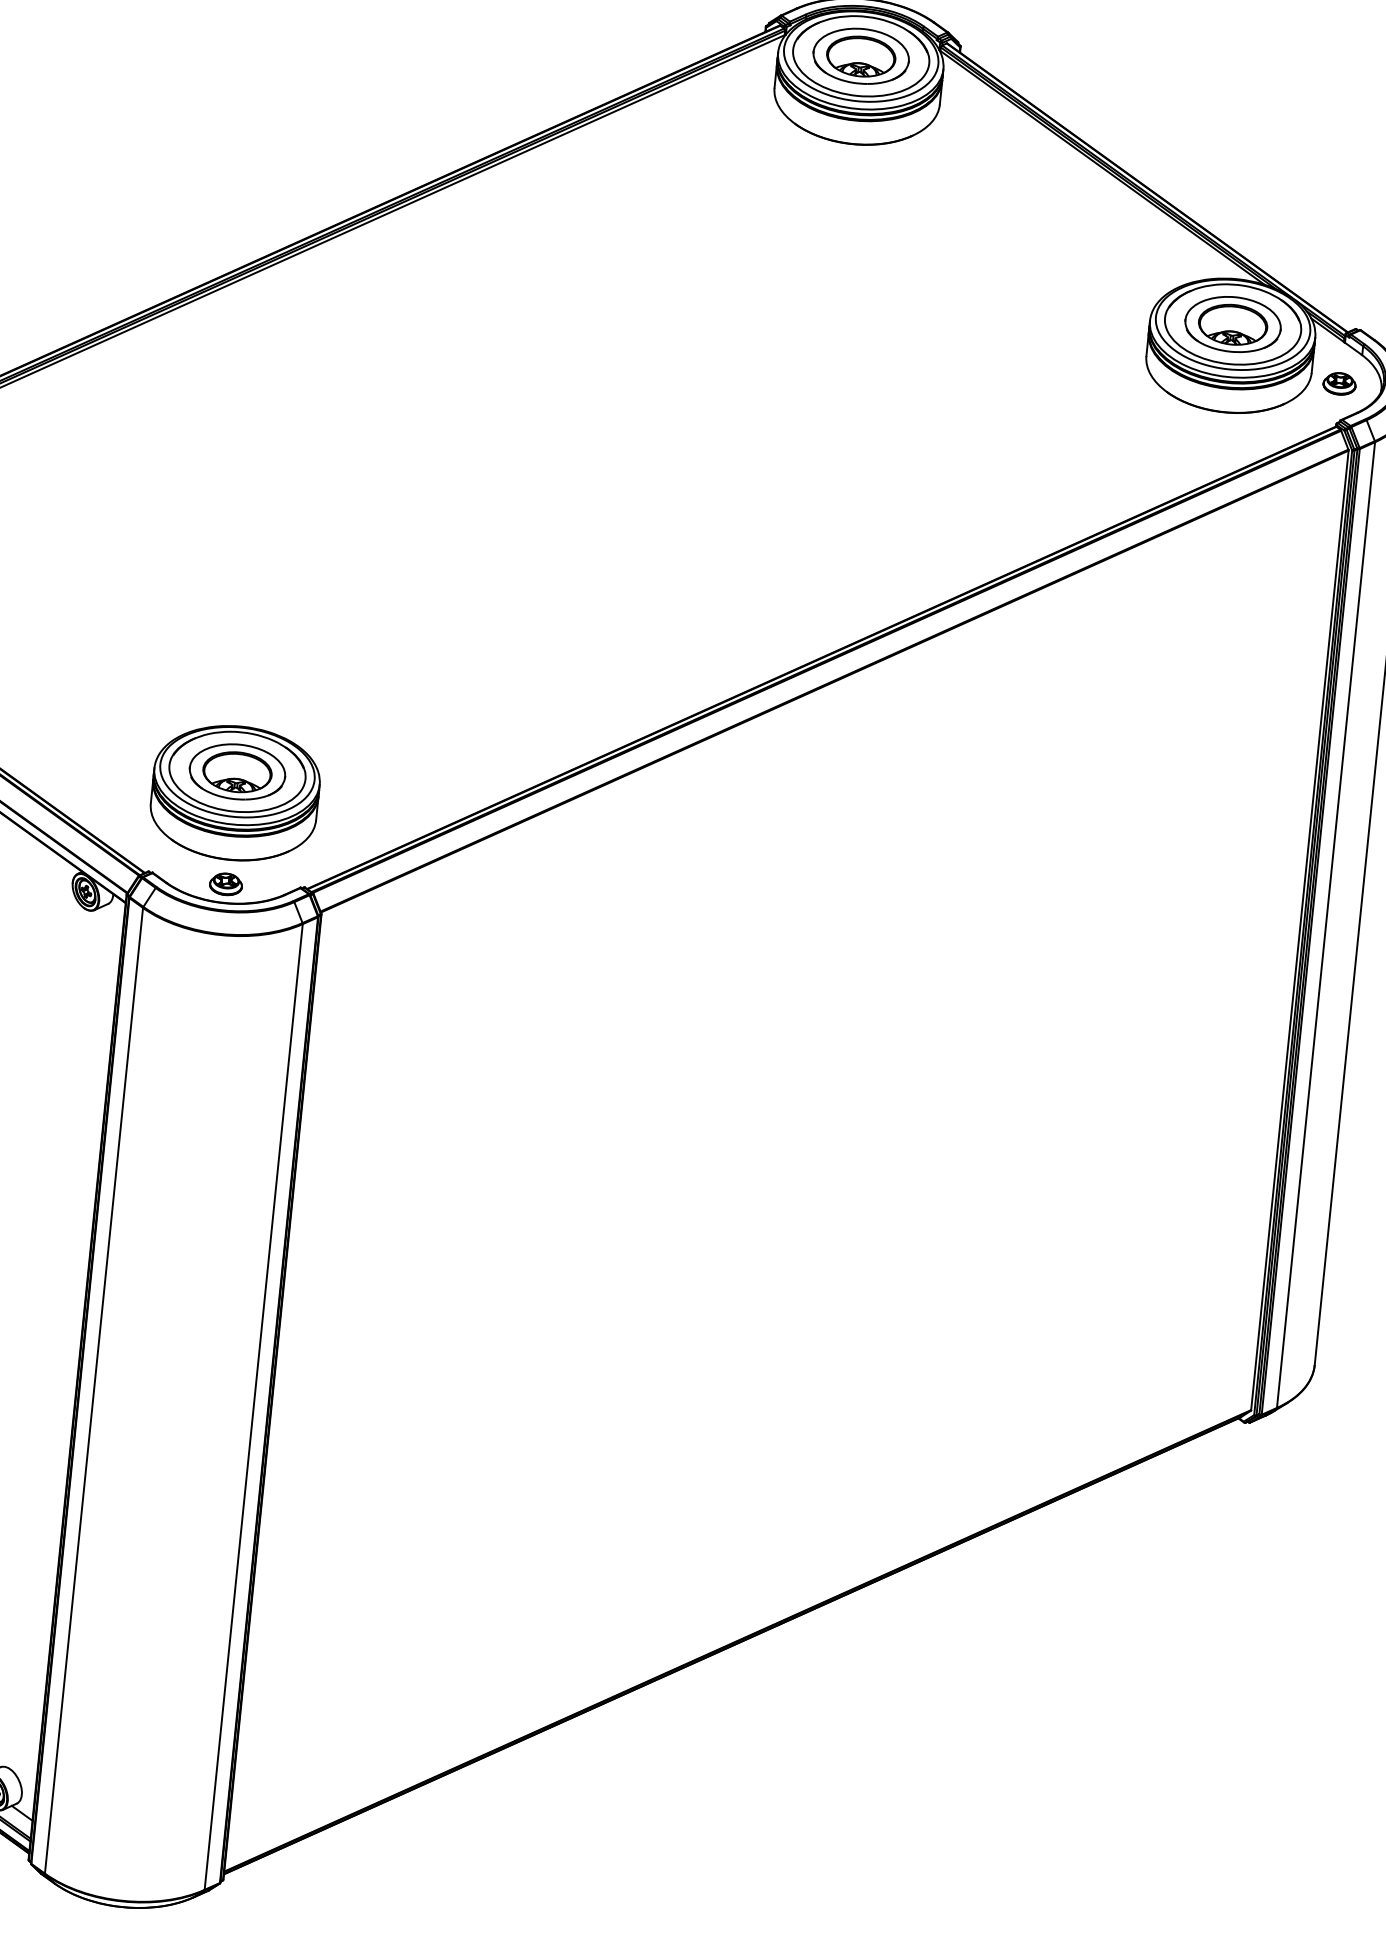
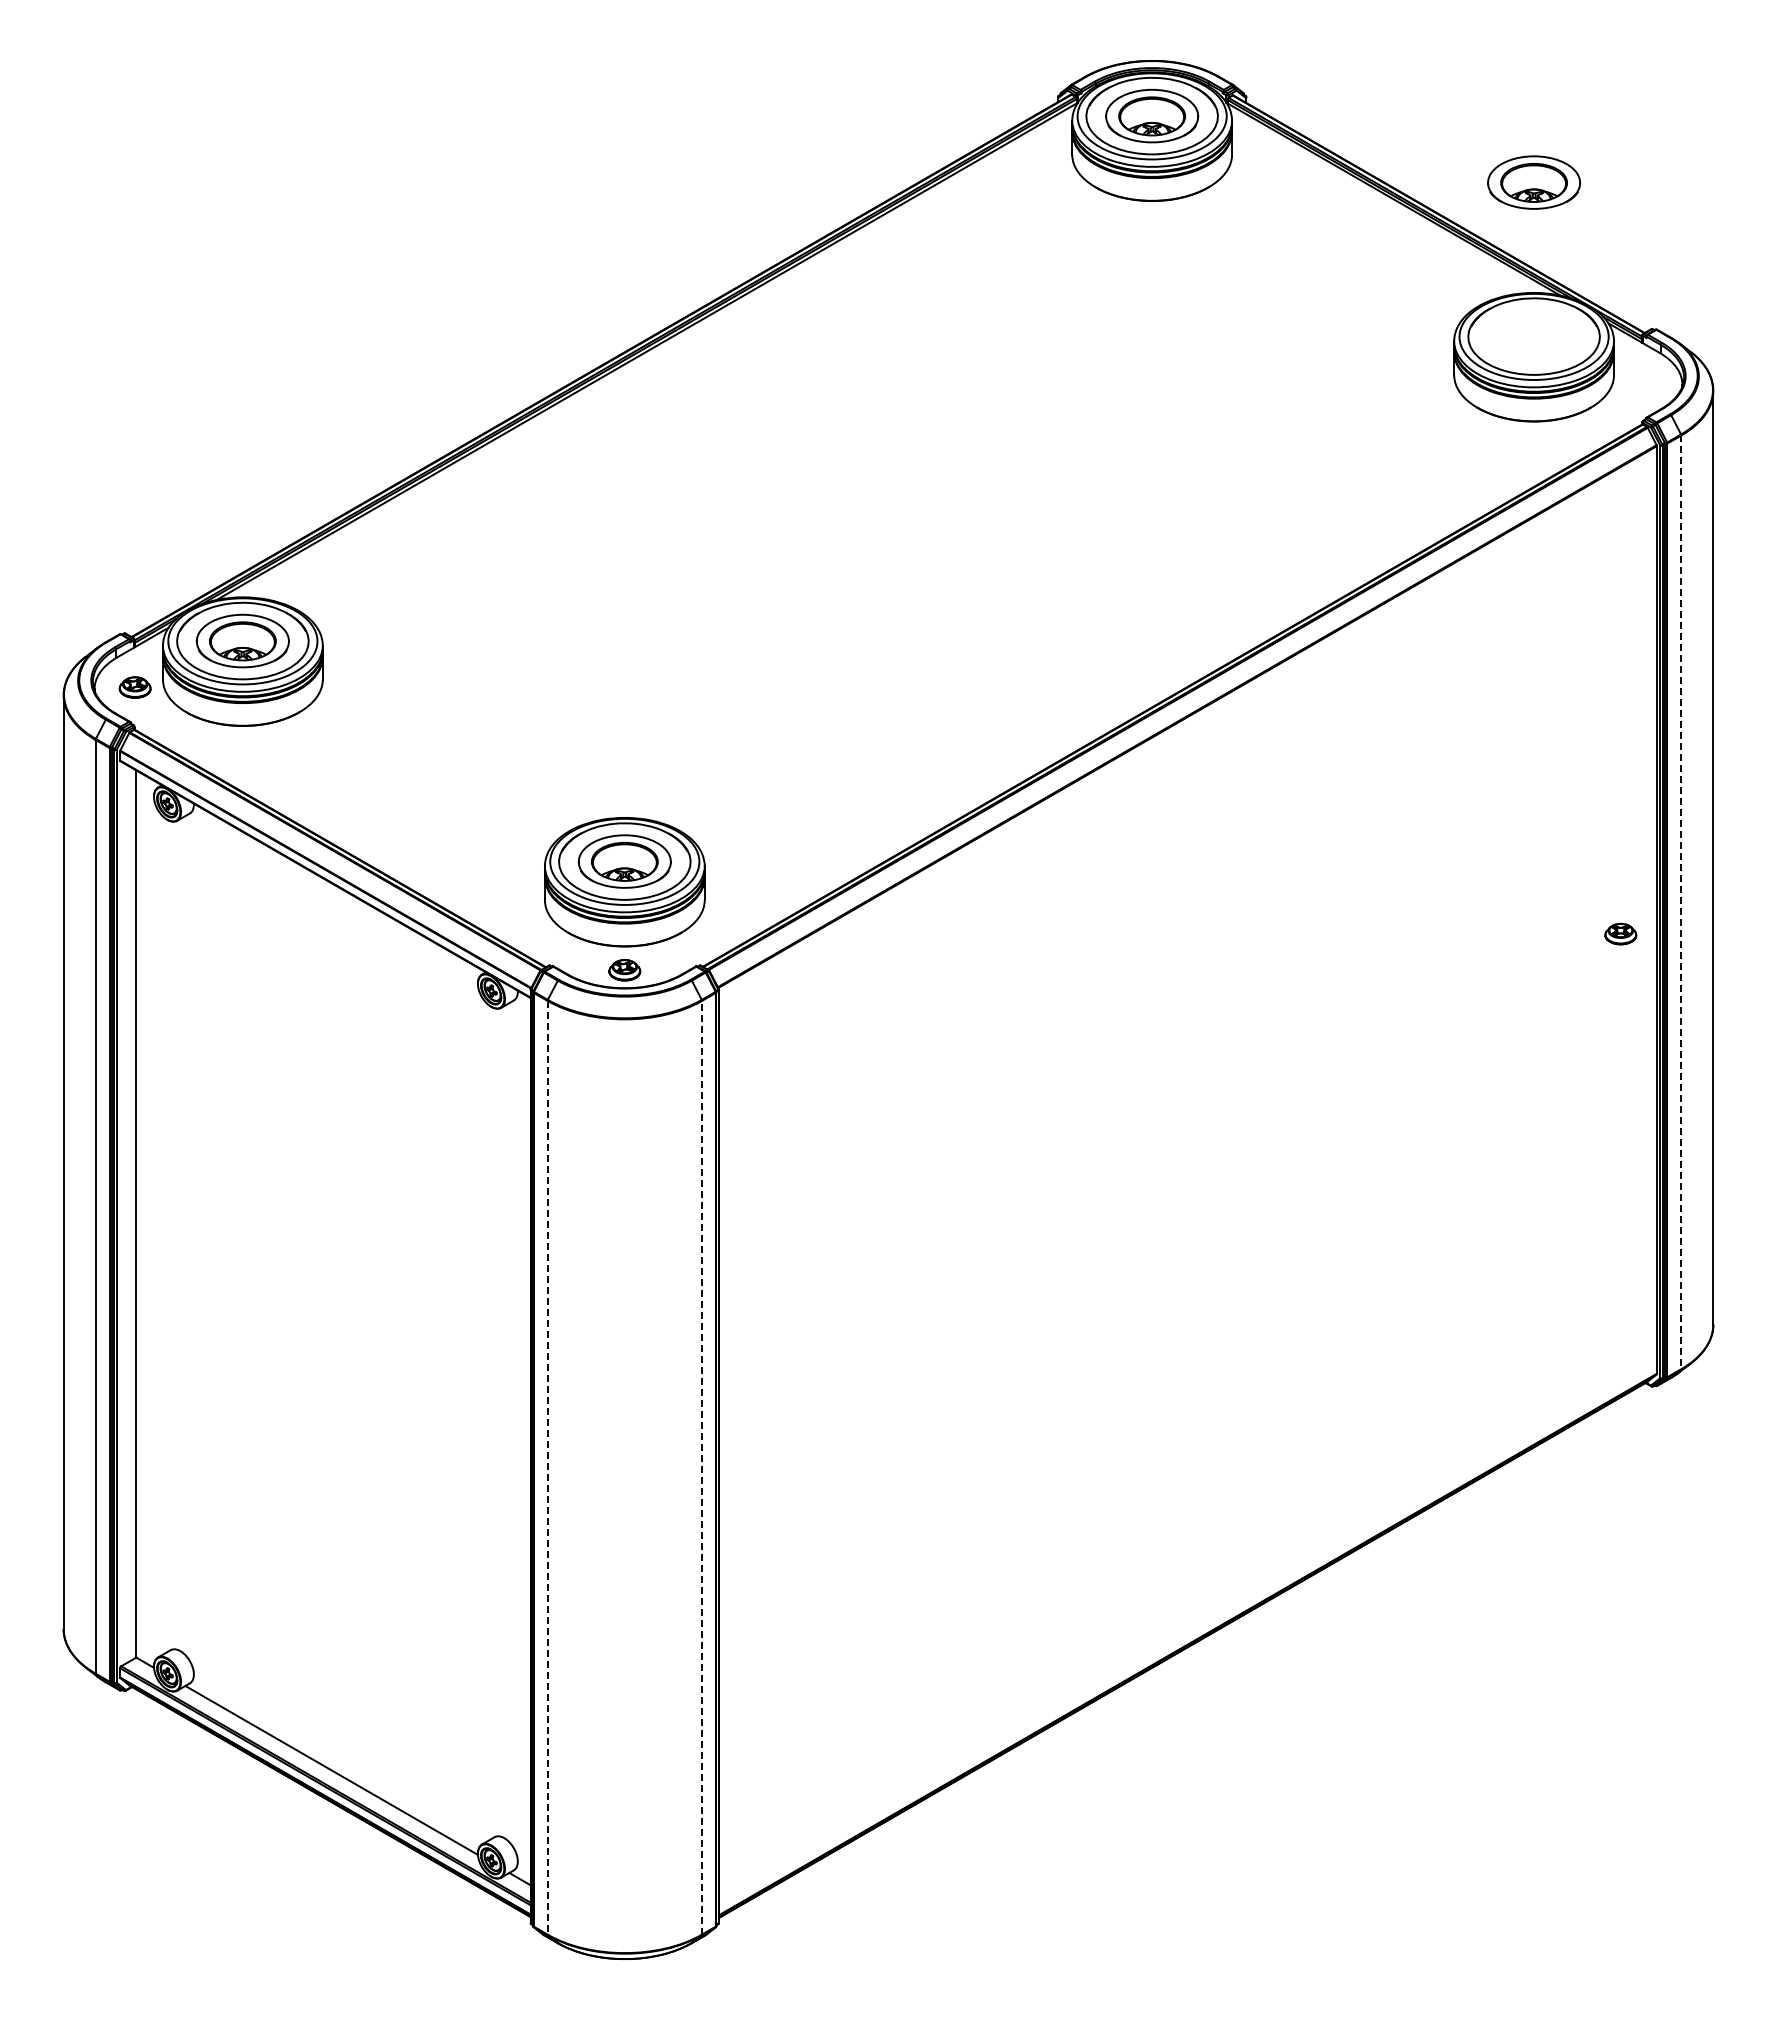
part: (1233, 324) -> (1534, 182), moved
part: (1339, 383) -> (1620, 933), moved
line: (1326, 925) -> (1681, 902), solid -> dashed
line: (93, 1390) -> (547, 1467), solid -> dashed
line: (254, 1406) -> (702, 1467), solid -> dashed

